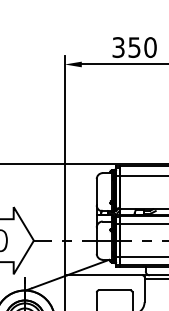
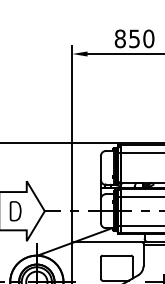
text: (117, 47) -> (119, 38), 350 -> 850

